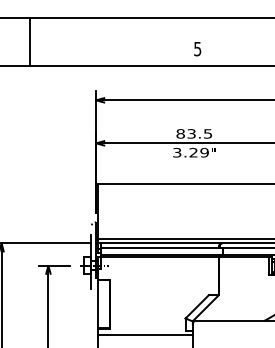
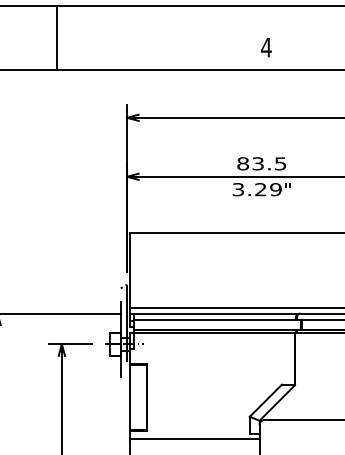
line: (29, 41) -> (56, 37), moved
text: (197, 49) -> (266, 48), 5 -> 4

